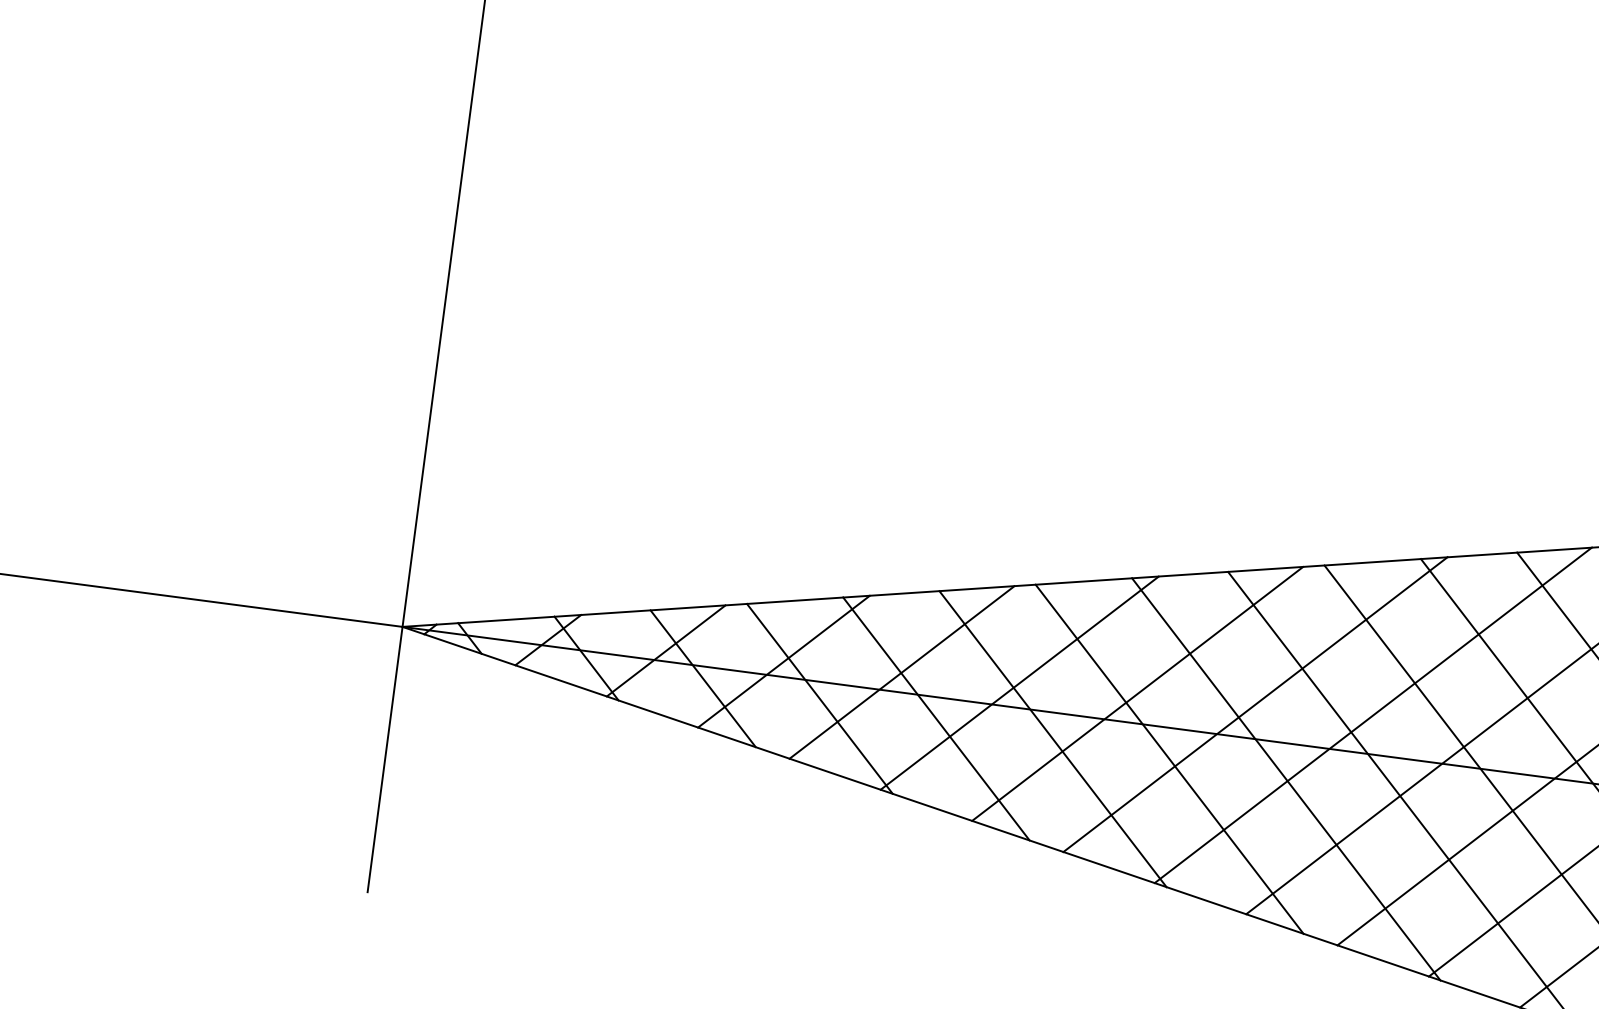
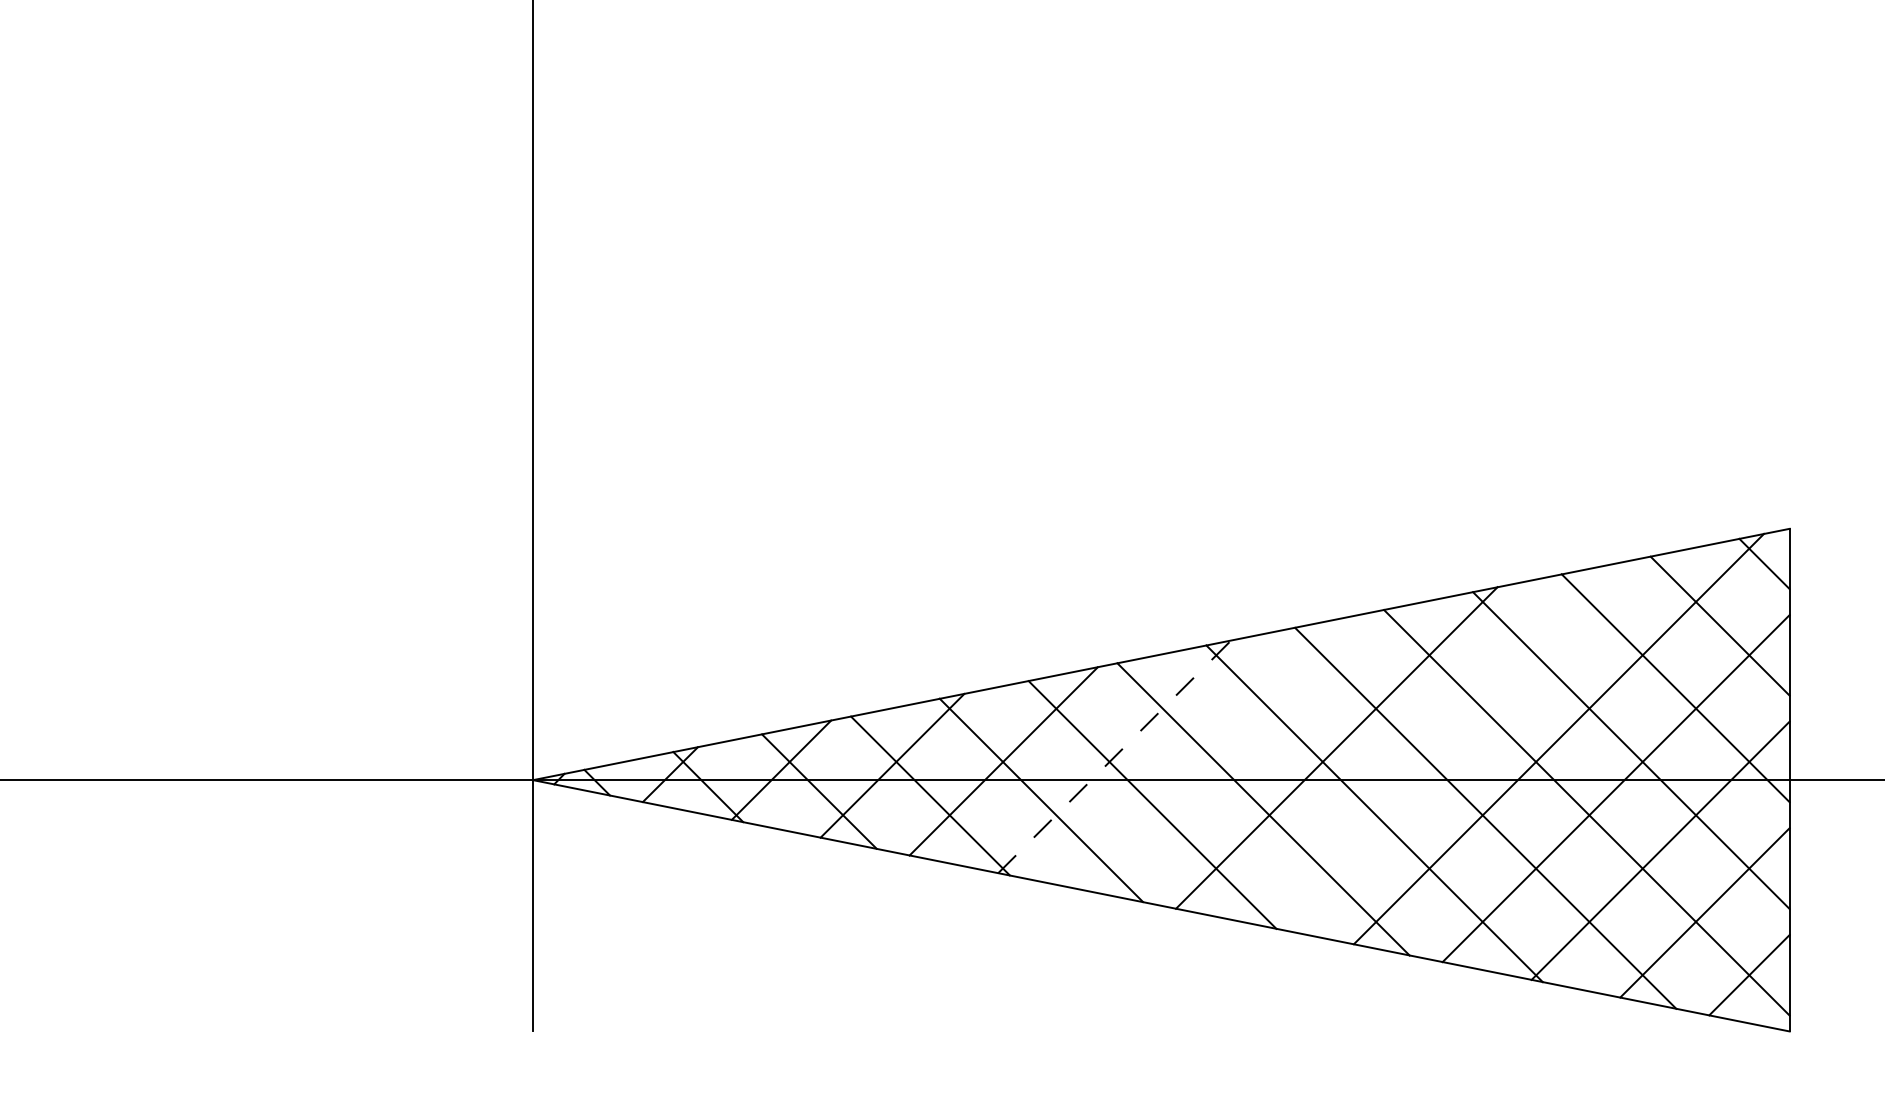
line: (1020, 682) -> (1115, 756), solid -> dashed
line: (1137, 693) -> (1225, 752), removed
line: (1372, 715) -> (1447, 743), removed

